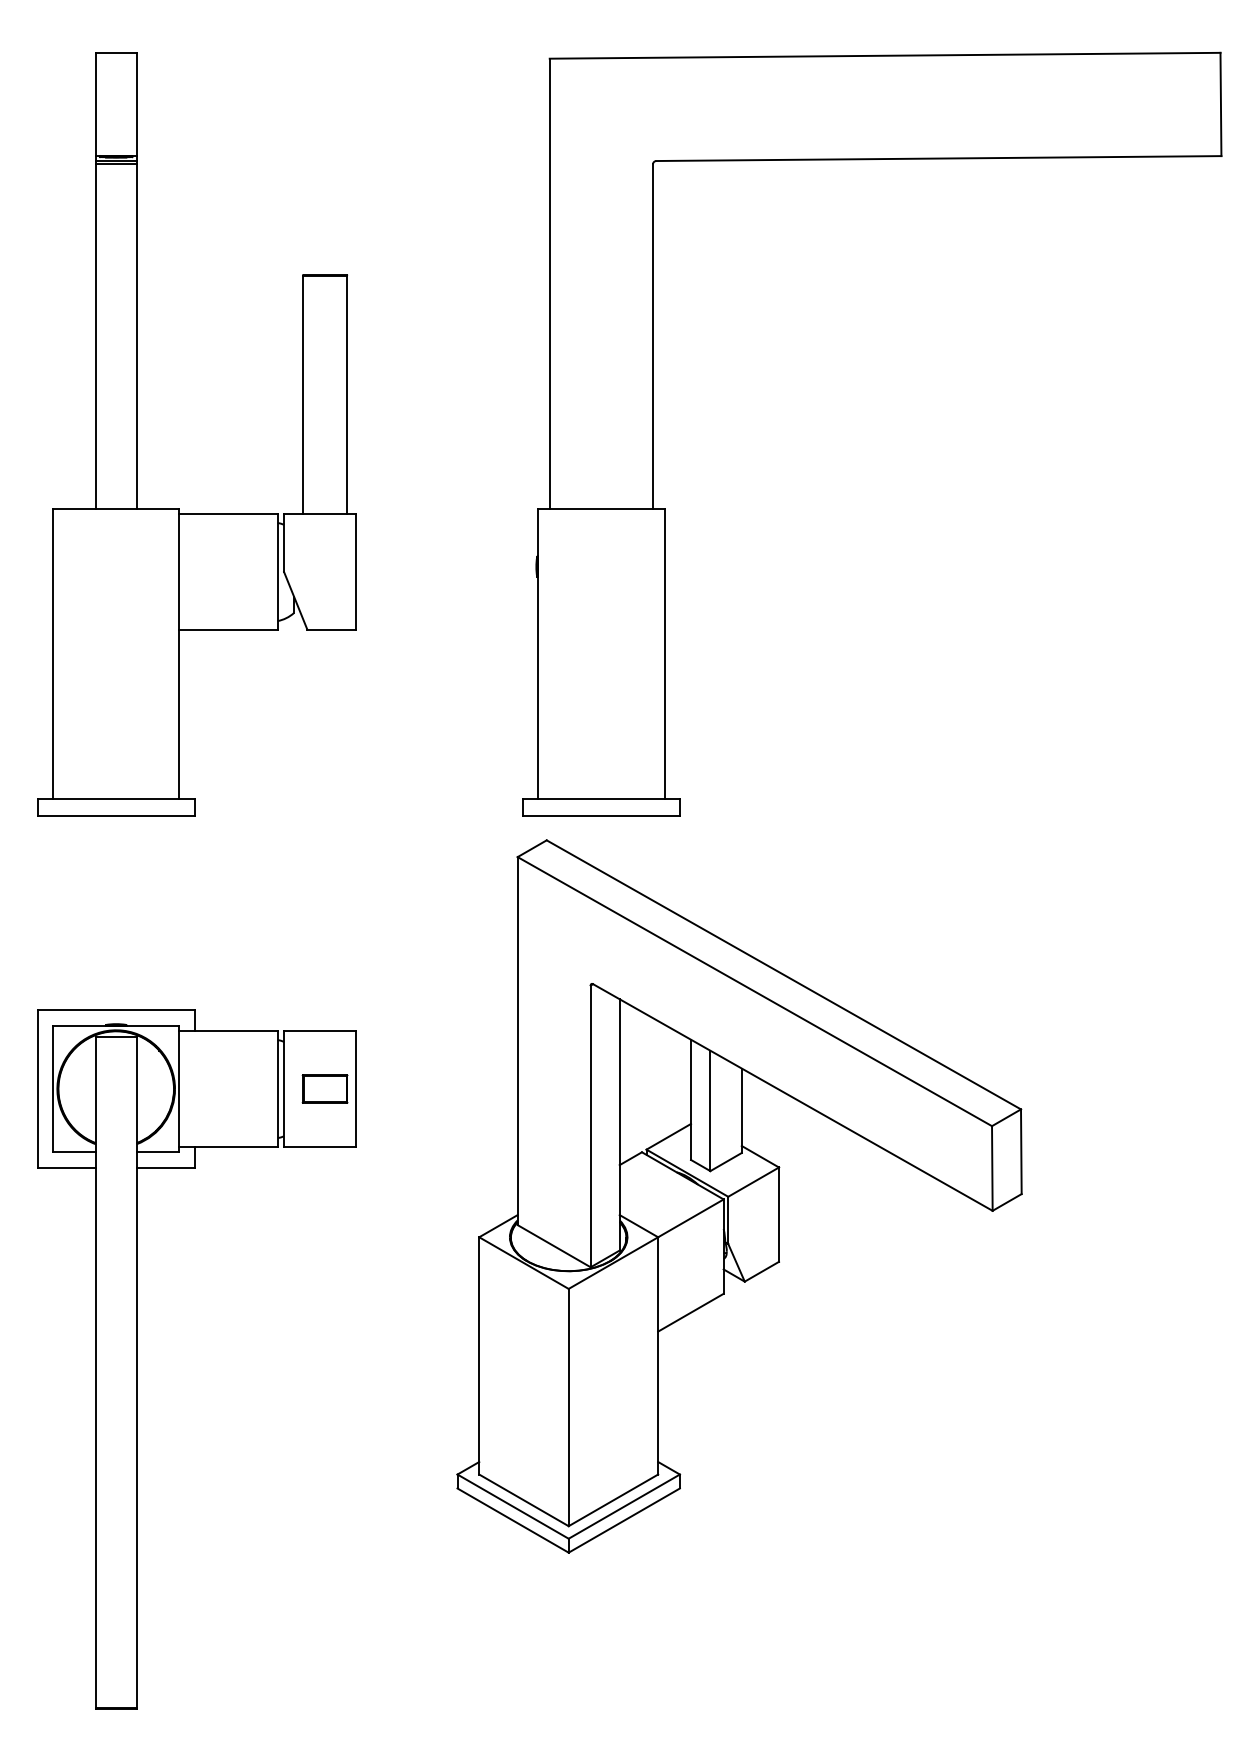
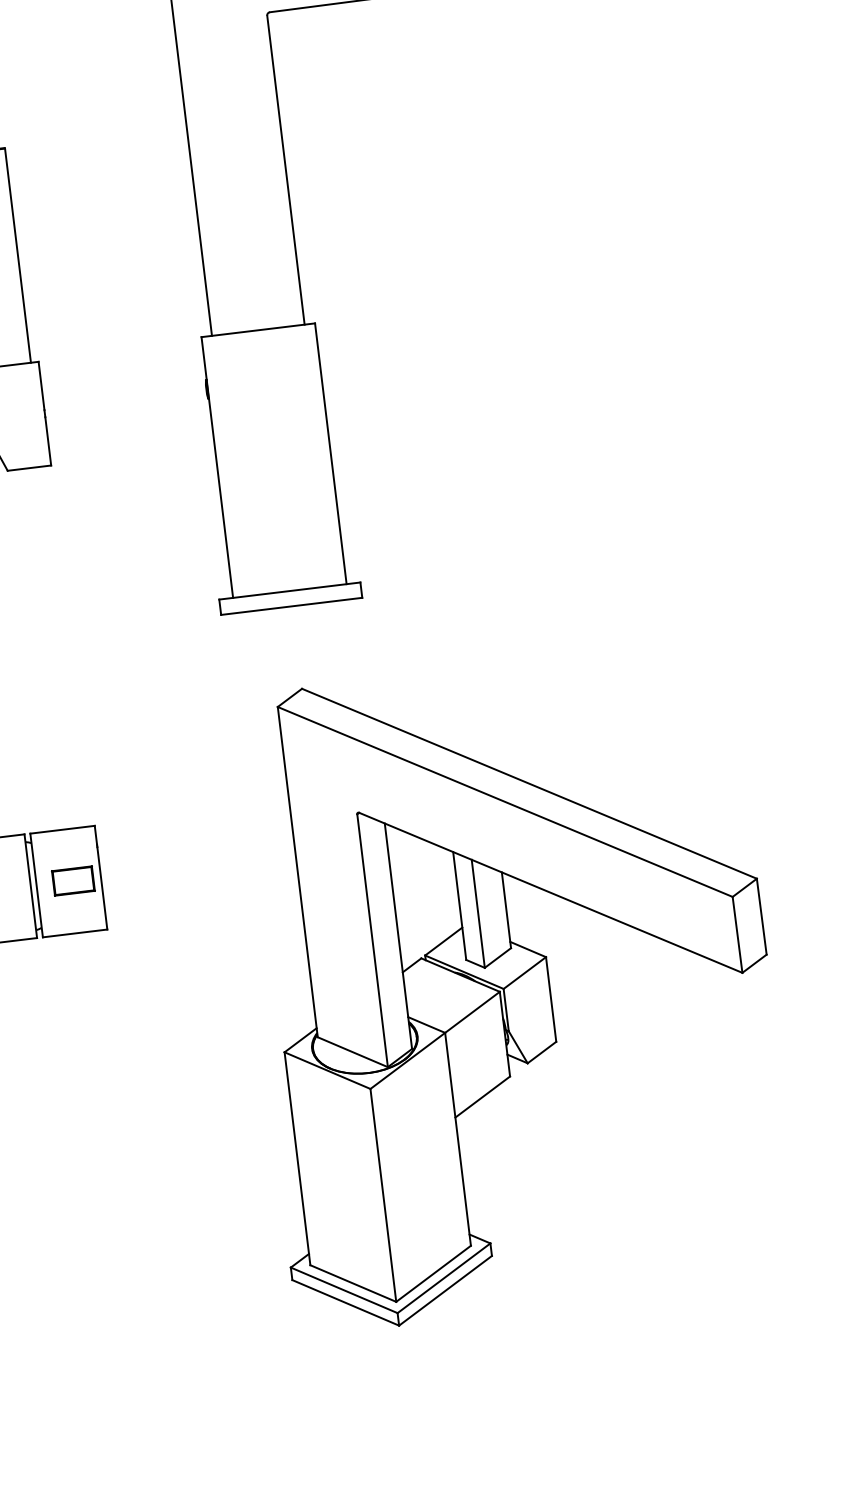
part: (739, 1196) -> (513, 987), moved

